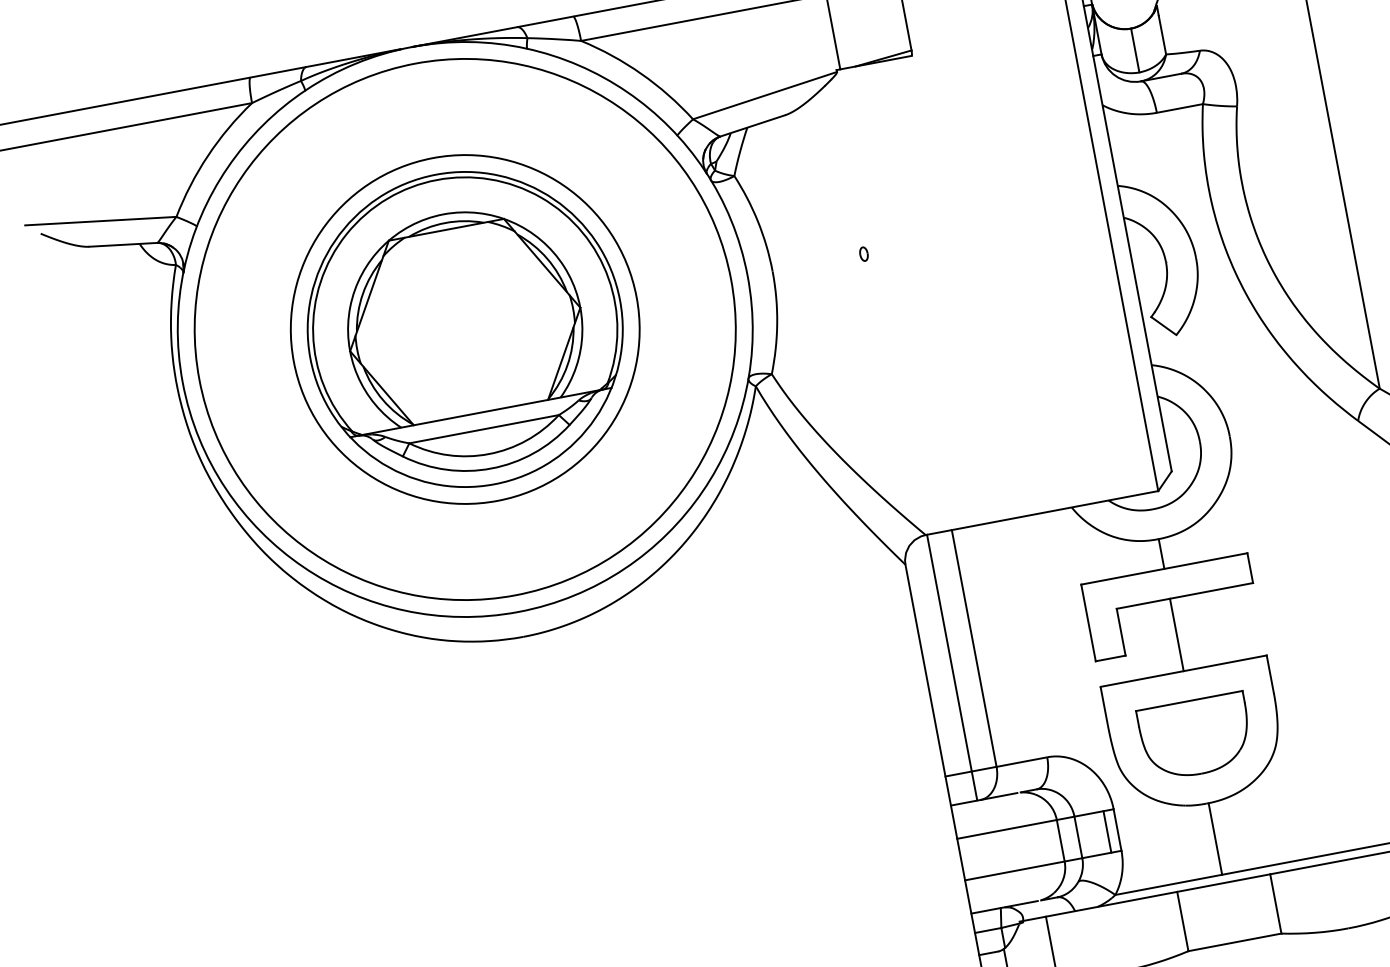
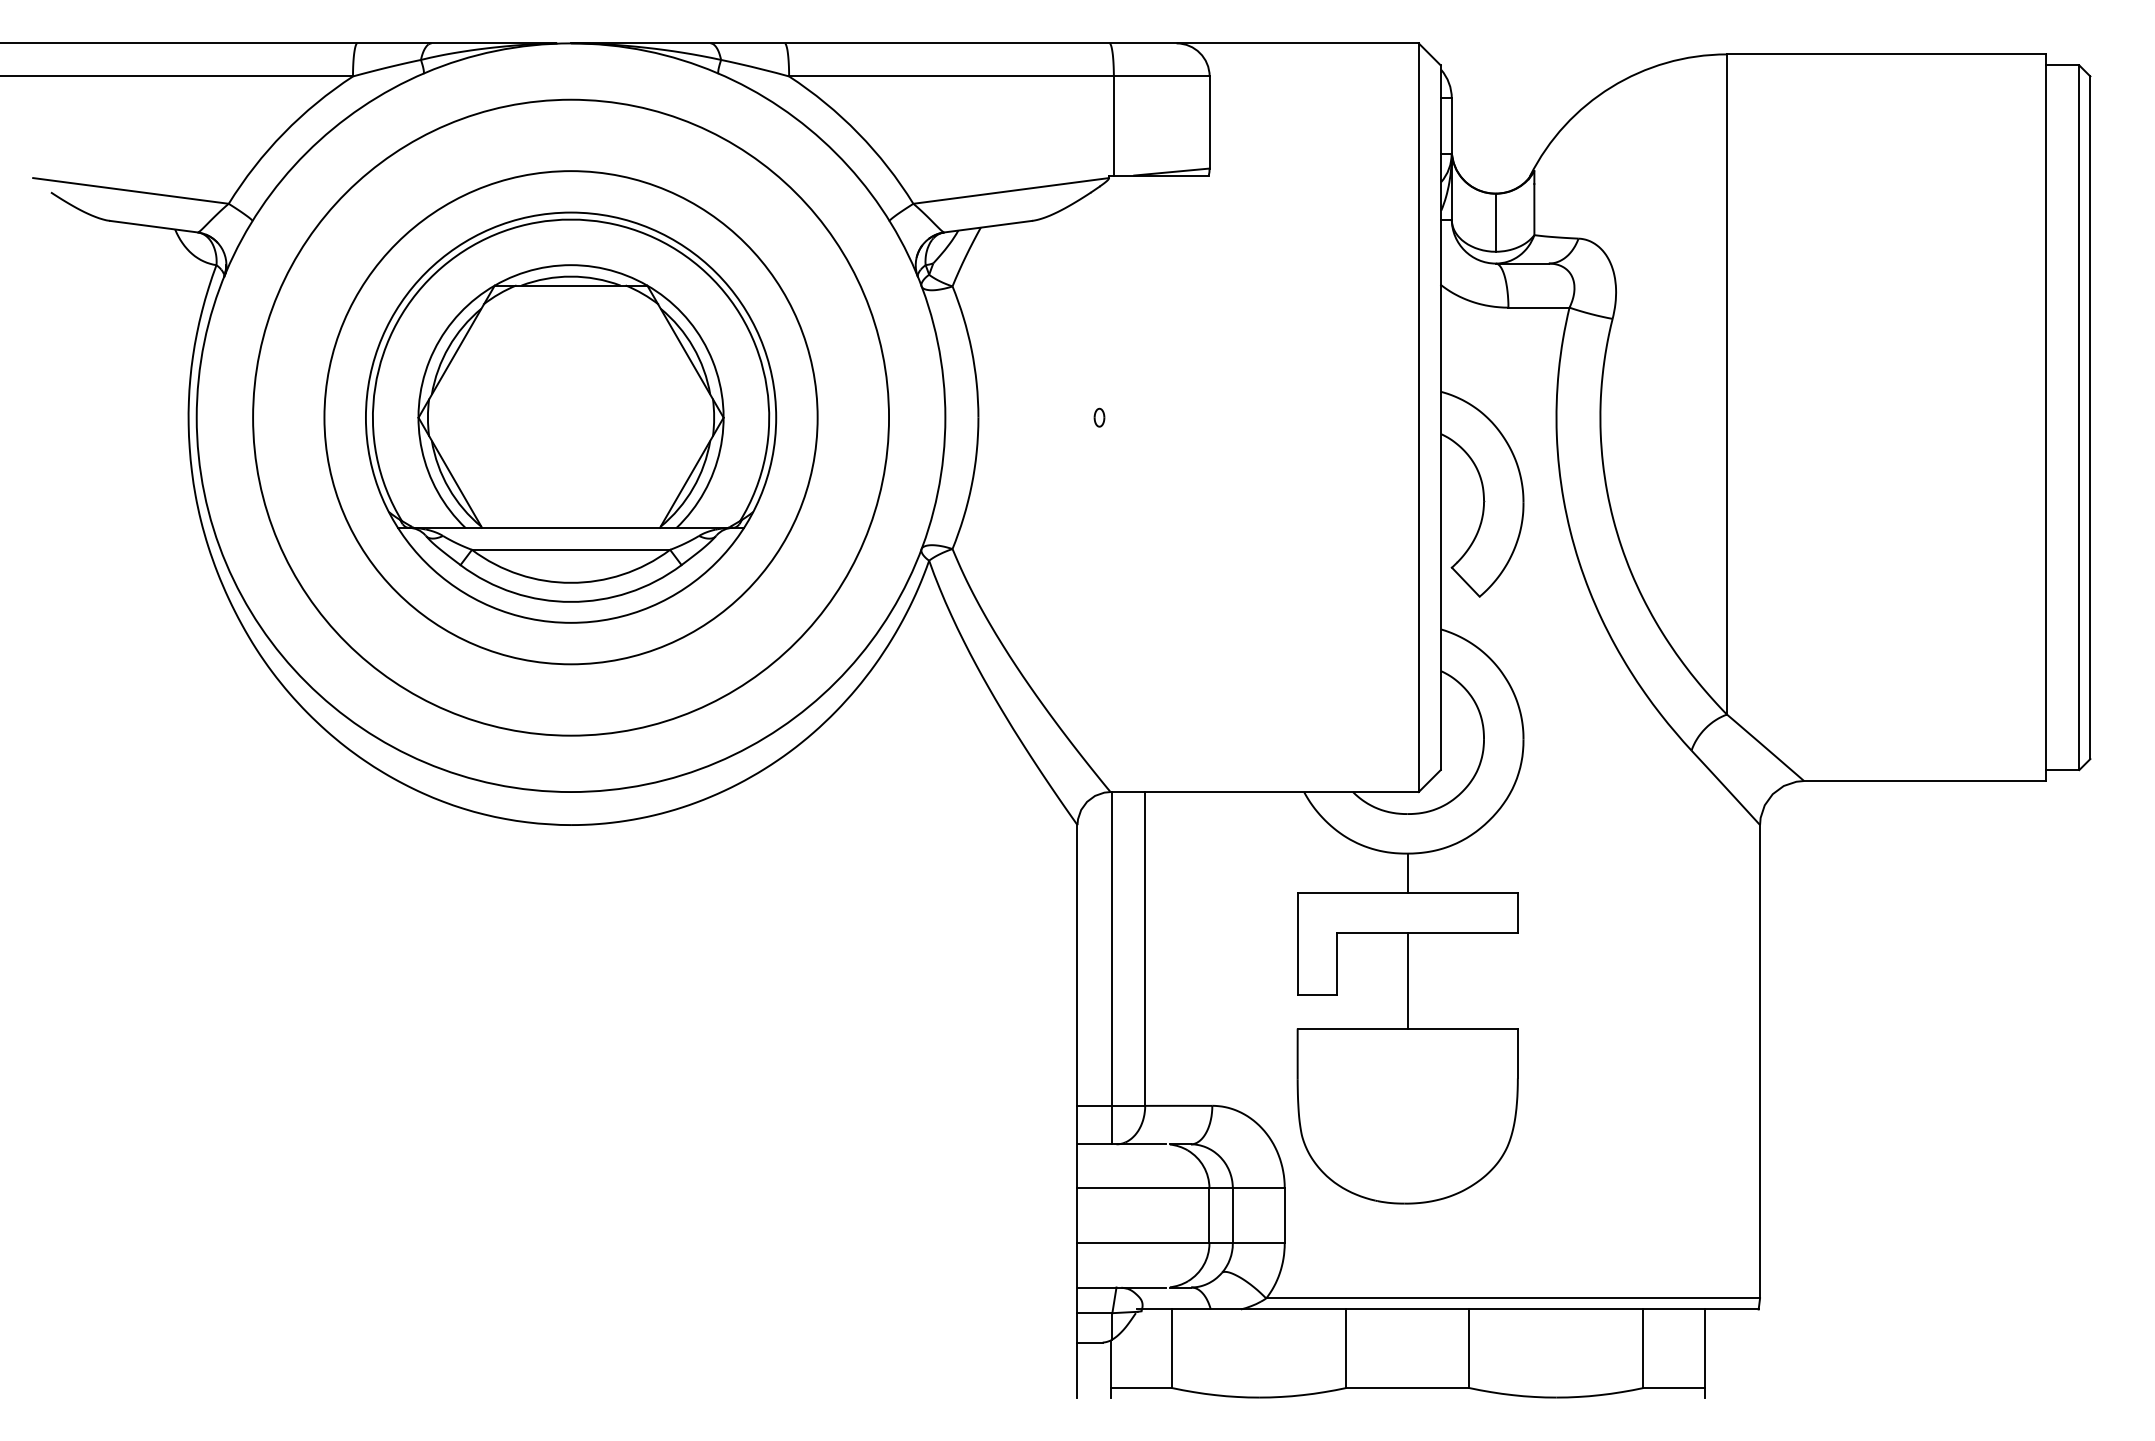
circle: (464, 329) -> (570, 417), size x0.7
circle: (464, 329) -> (570, 417), size x1.4
part: (1195, 736) -> (1407, 1115), removed
line: (1107, 831) -> (1271, 1215), removed
line: (1215, 838) -> (1407, 1250), removed

